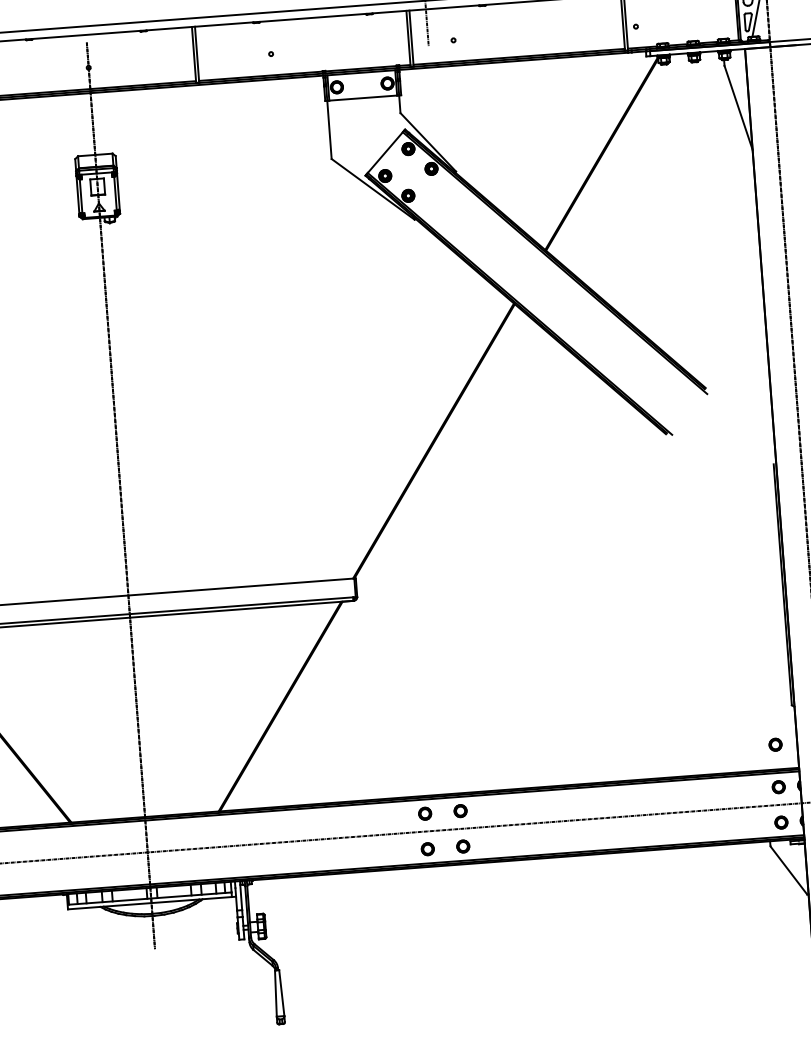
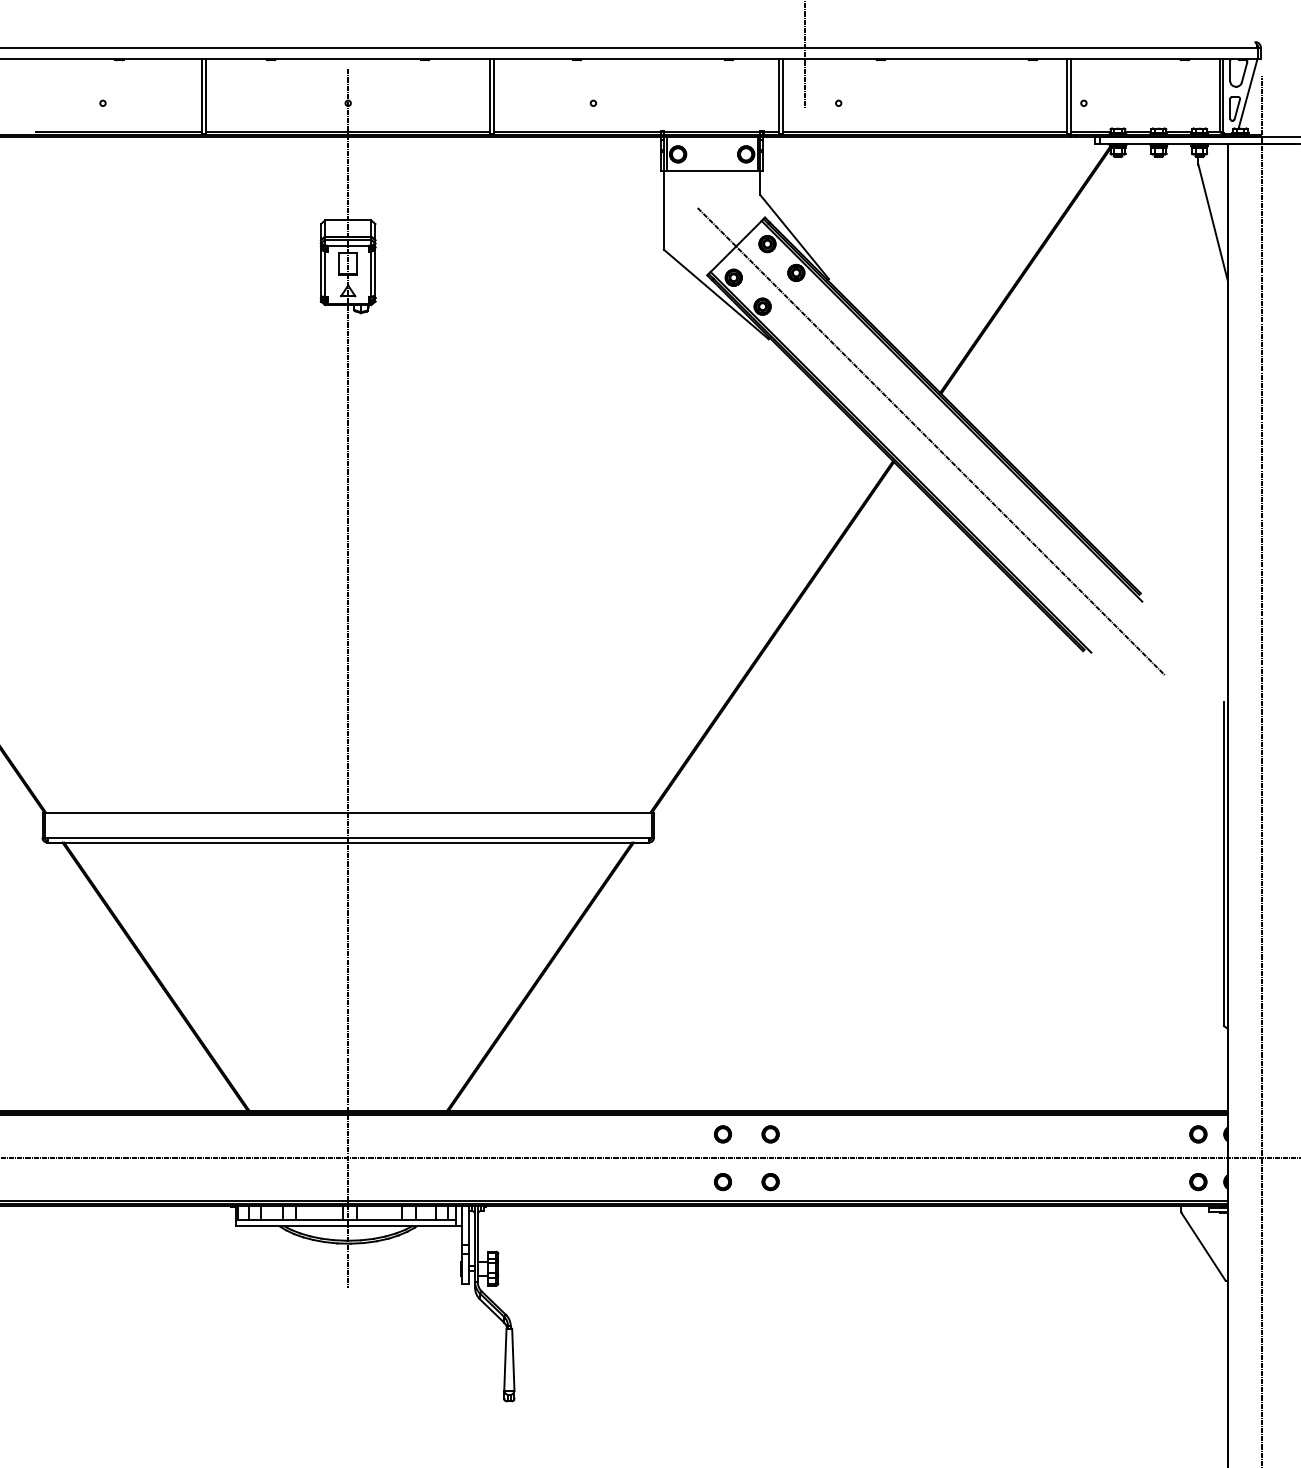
line: (540, 286) -> (930, 441), added
circle: (775, 744) -> (1198, 1077), removed

